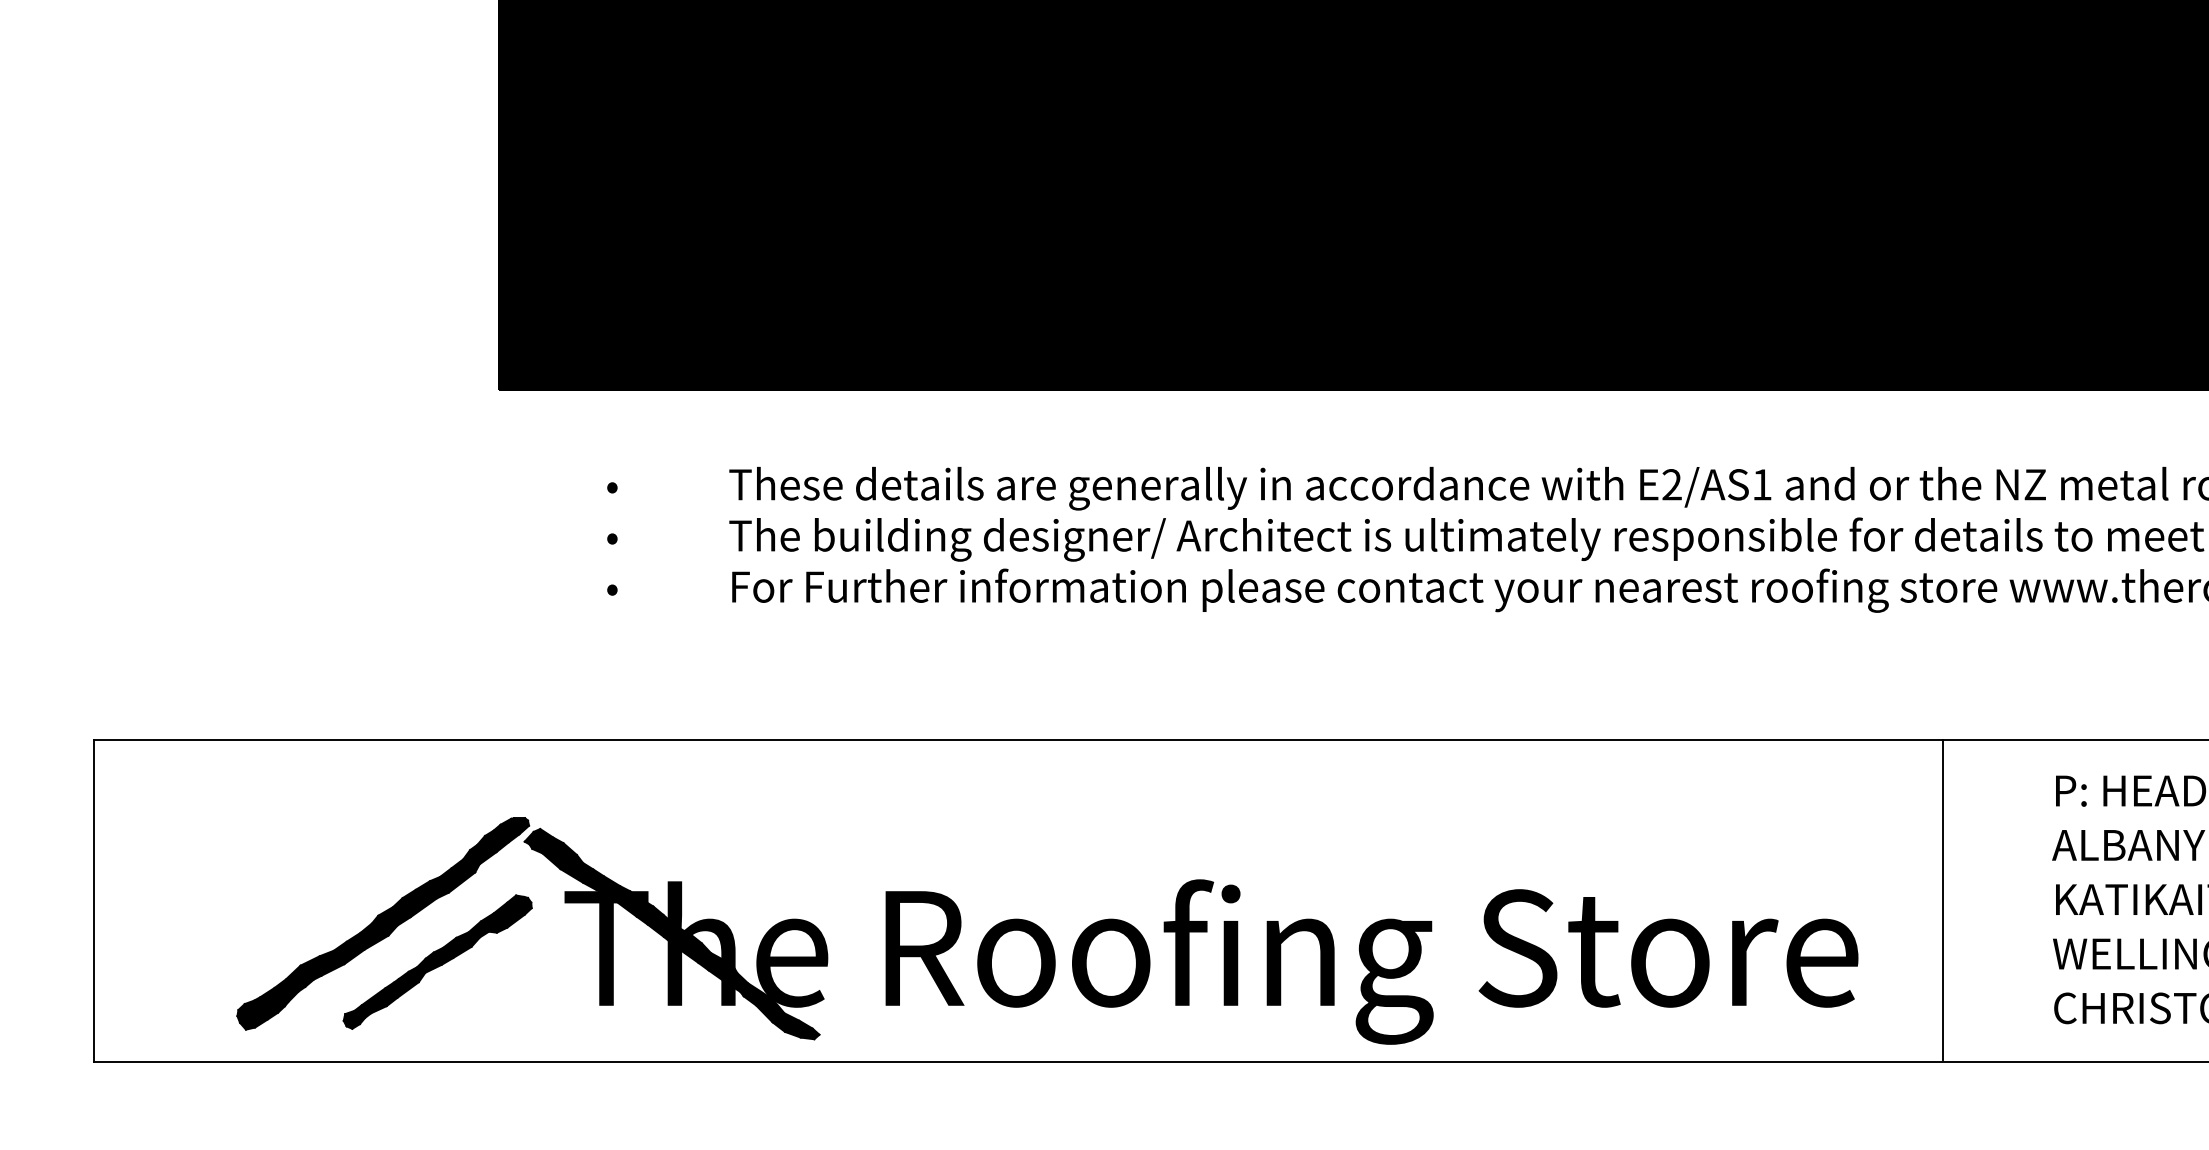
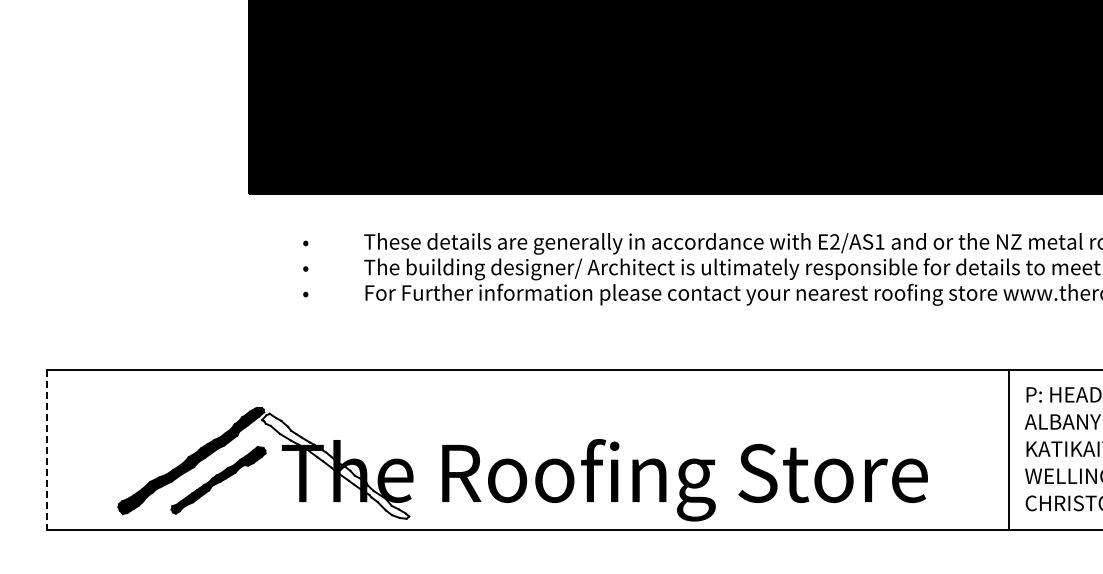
line: (1943, 900) -> (1009, 449), moved
line: (93, 902) -> (46, 450), solid -> dashed
fill: (671, 932) -> (335, 465), removed

